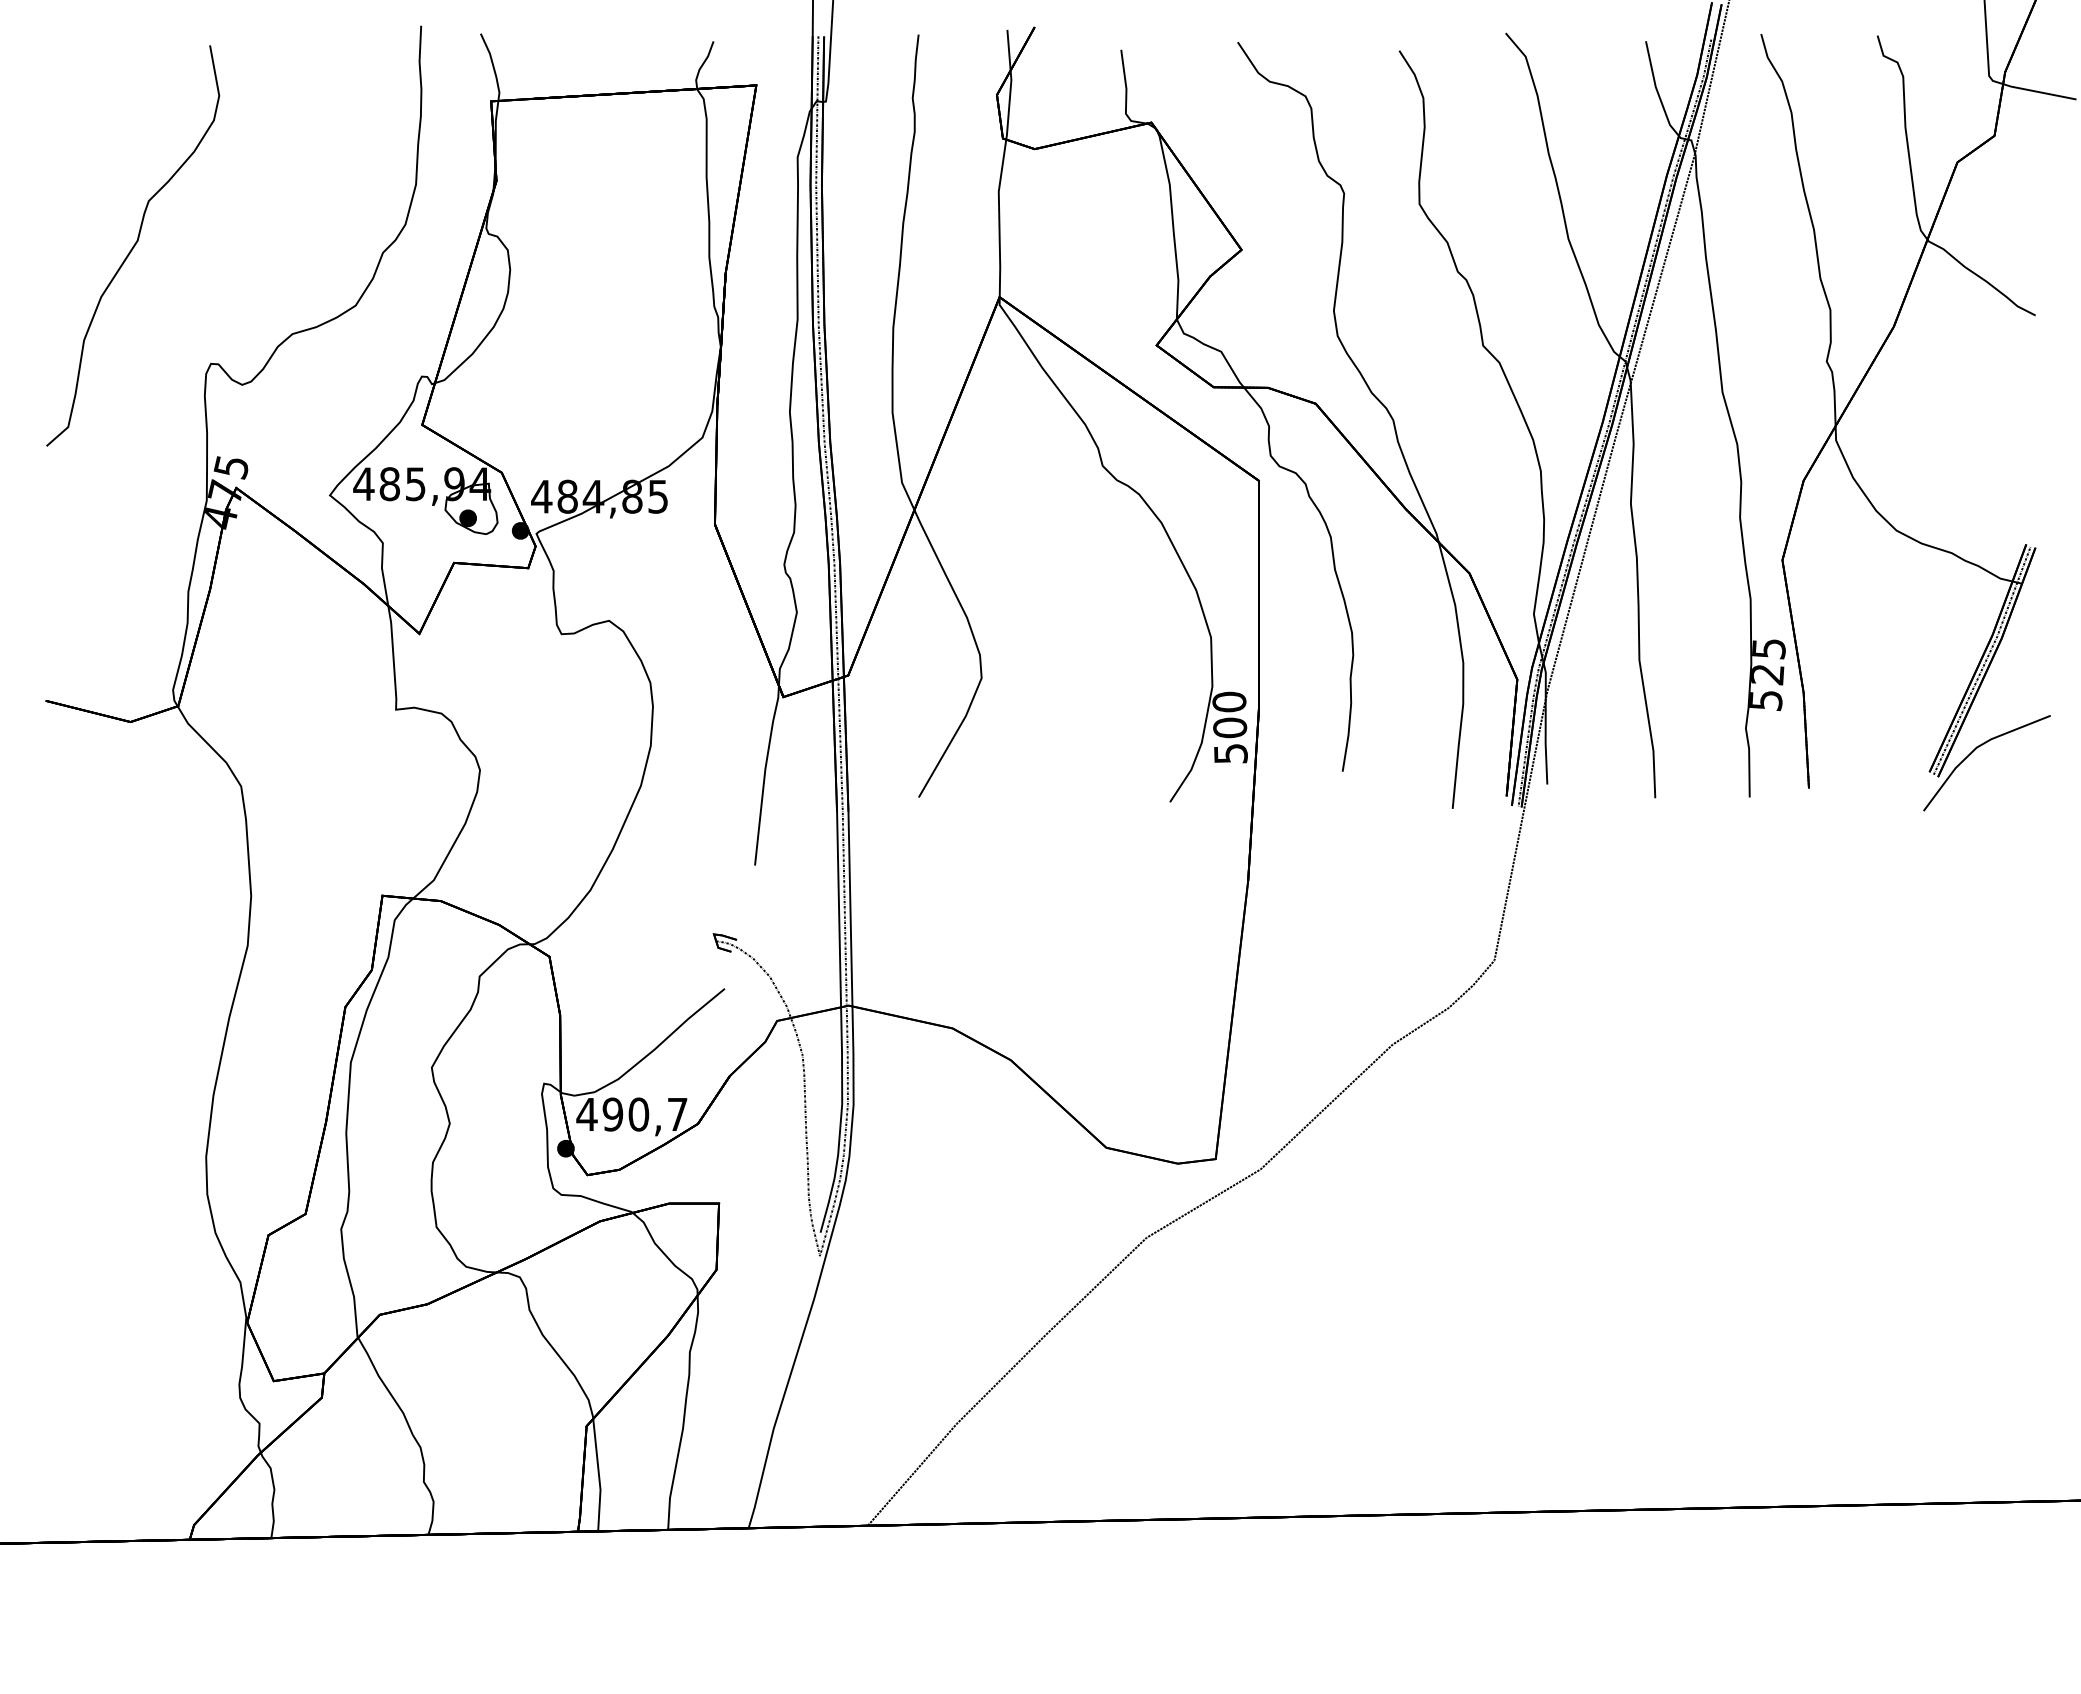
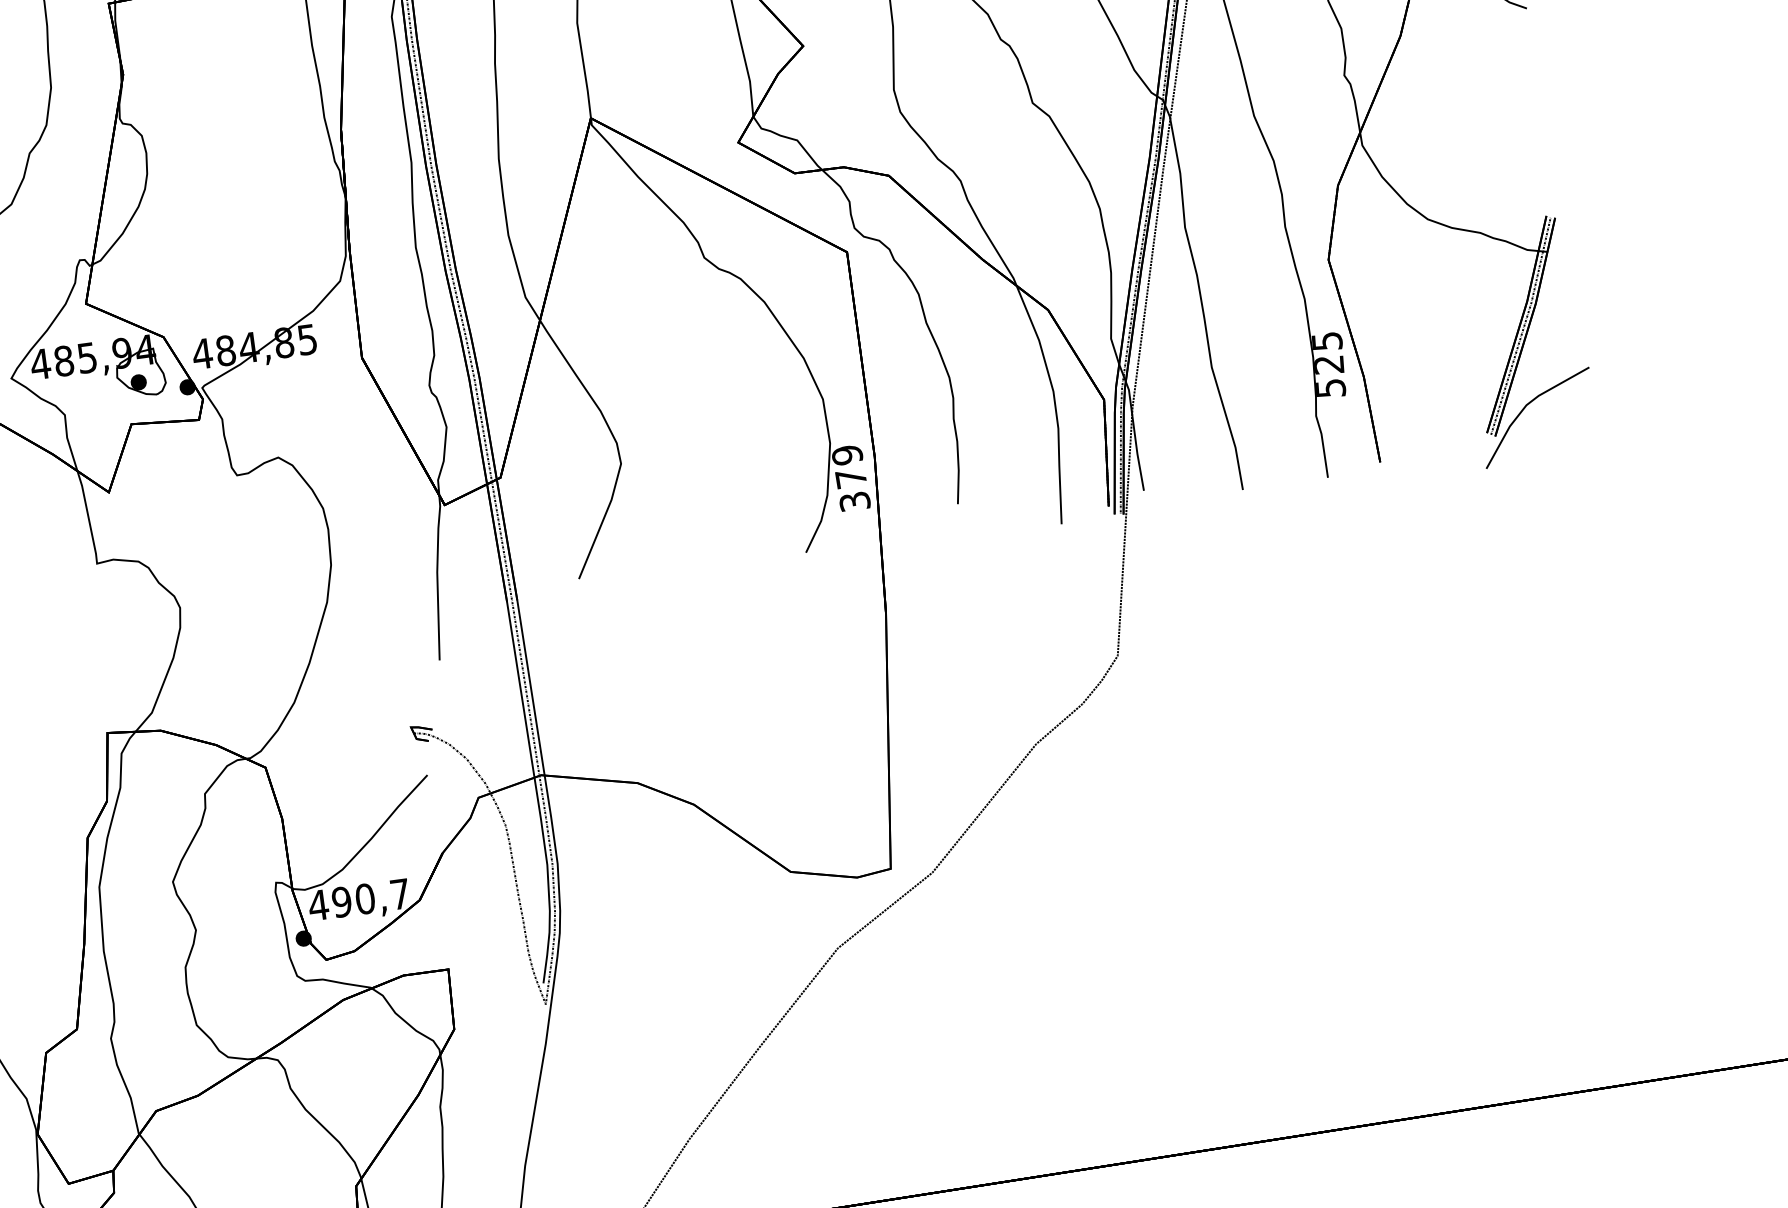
text: (1229, 727) -> (850, 478), 500 -> 379

